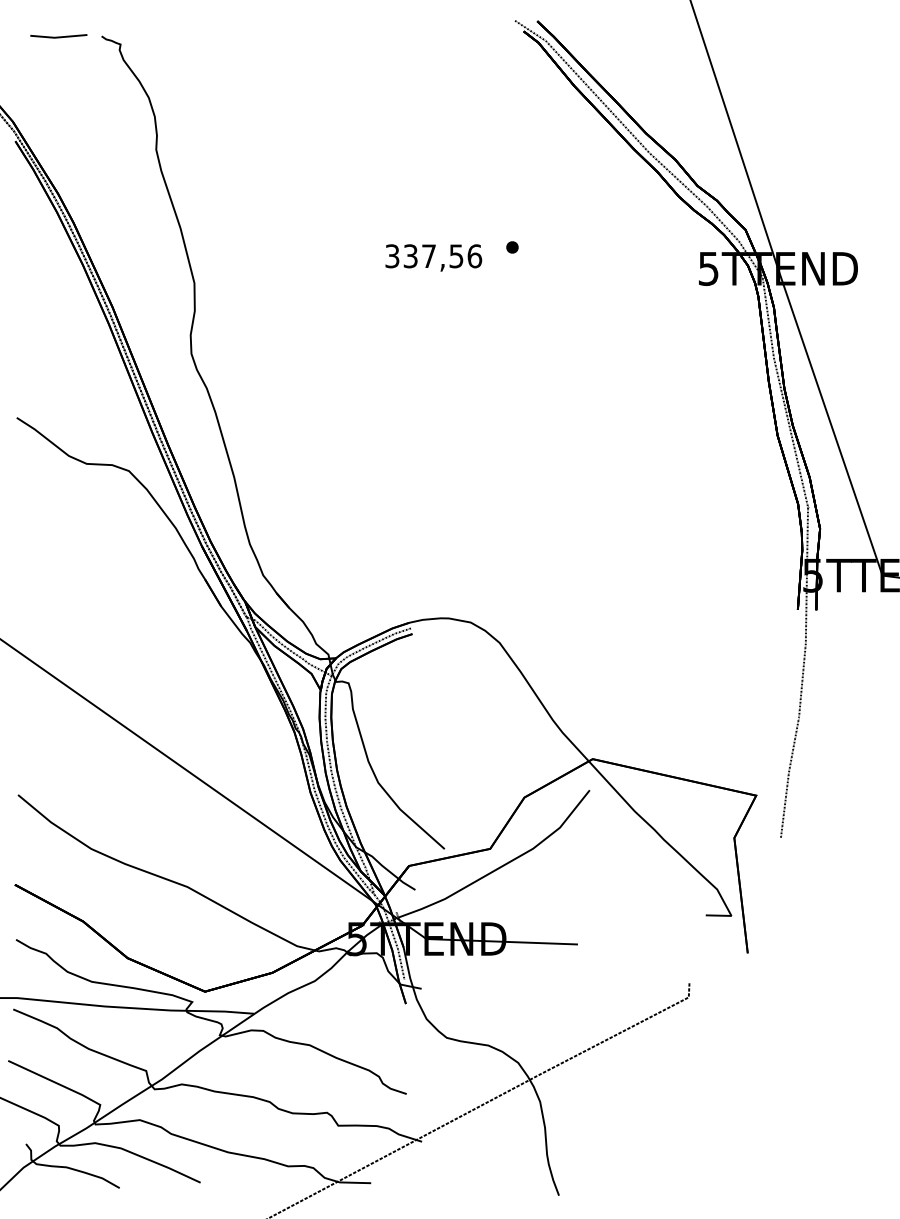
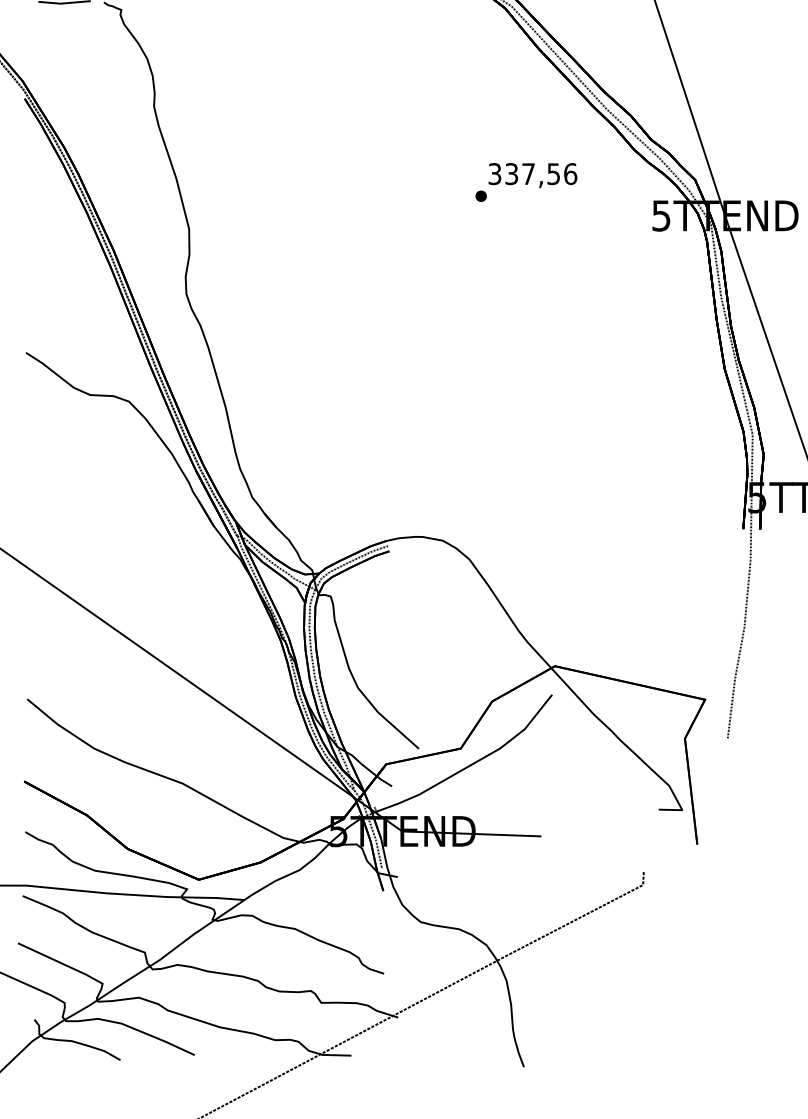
text: (433, 257) -> (532, 175), moved

